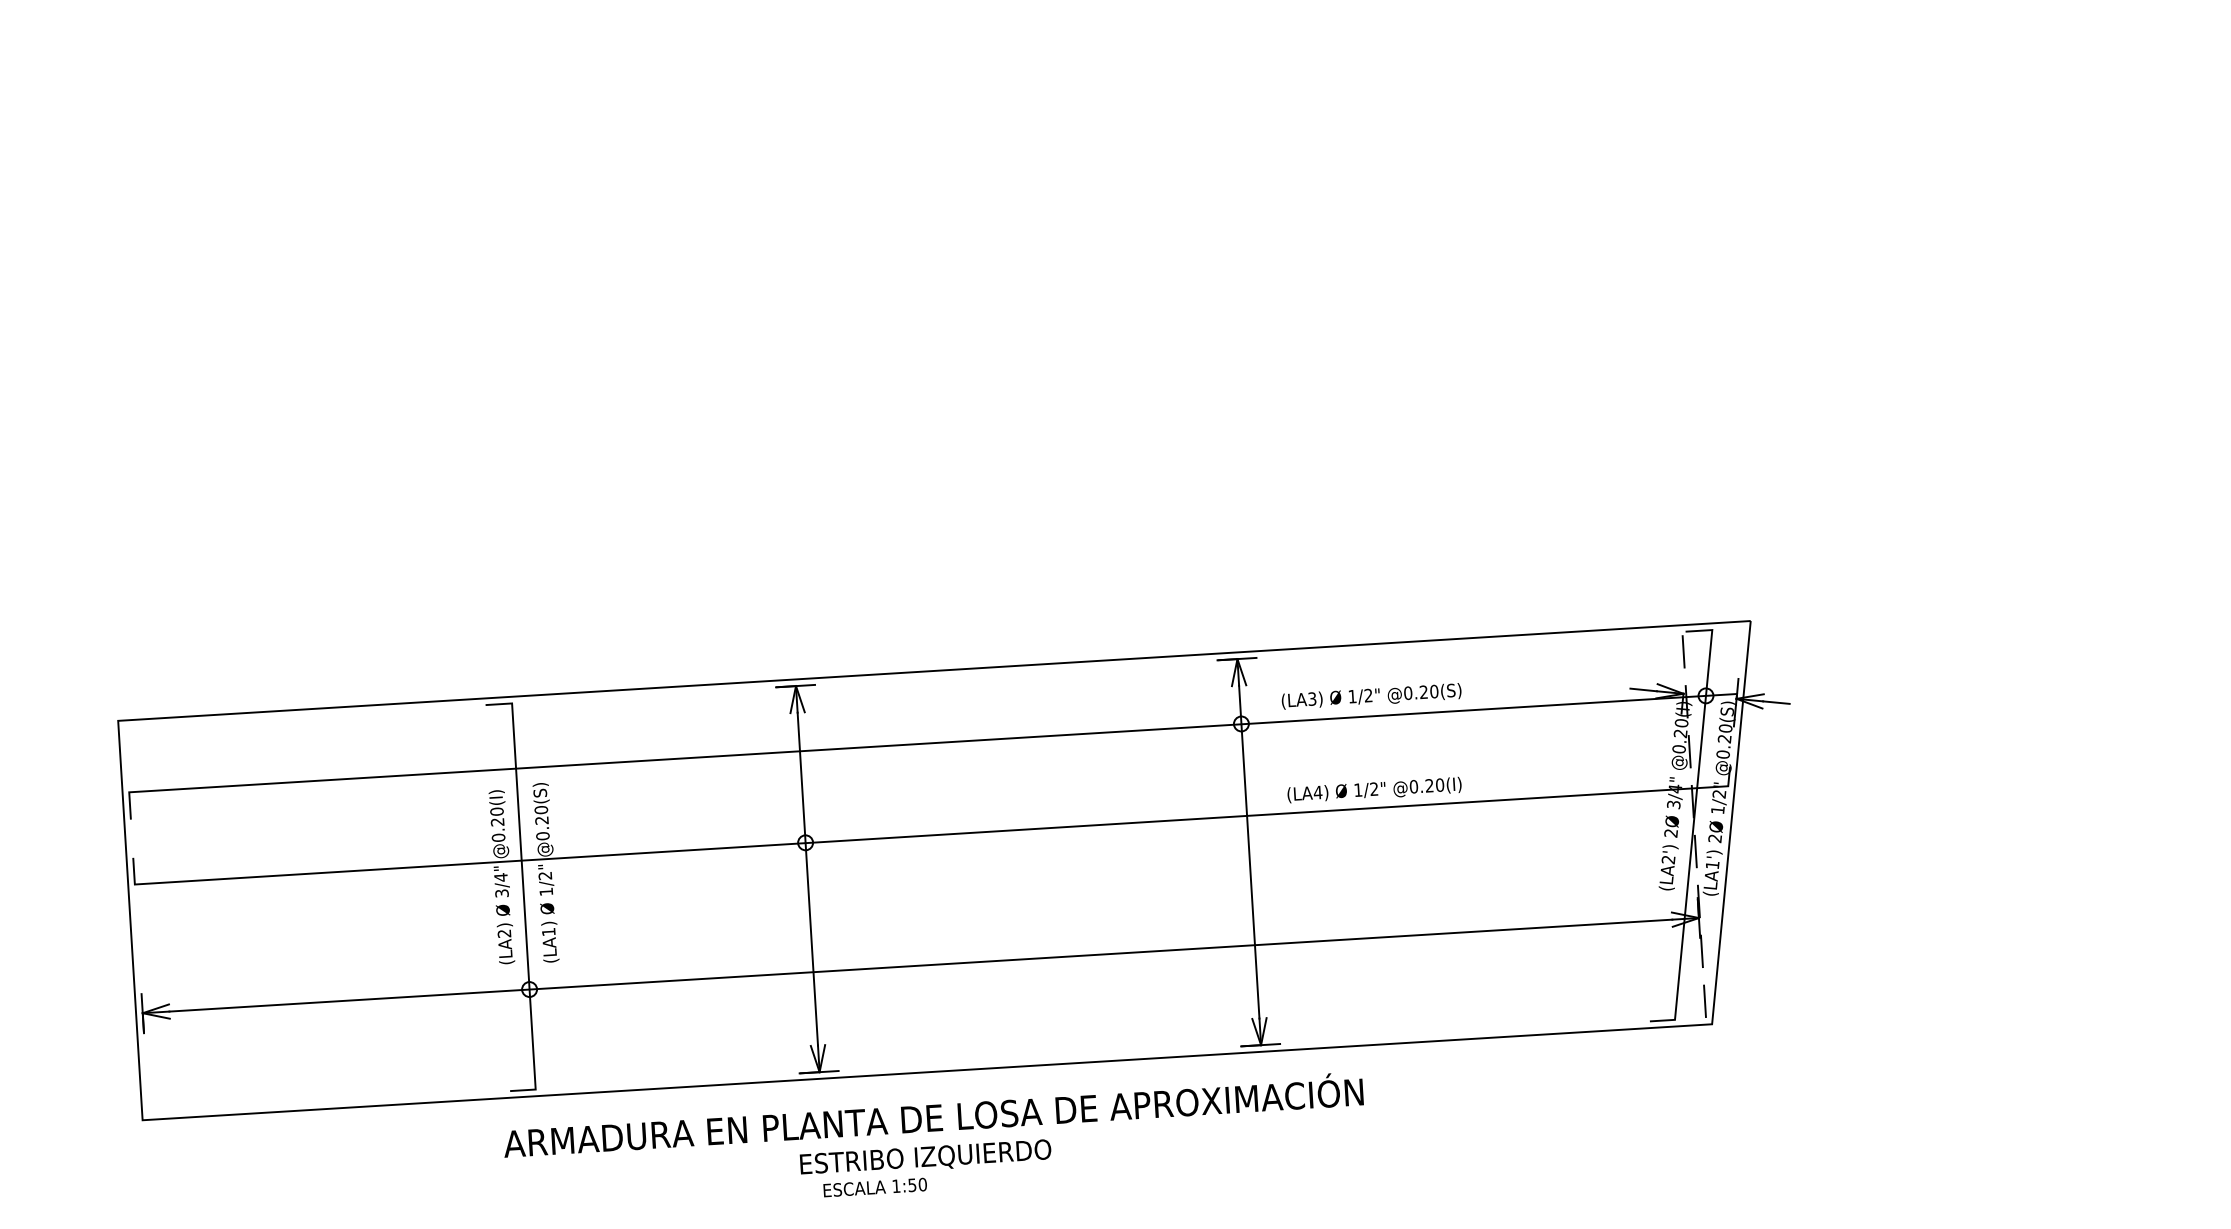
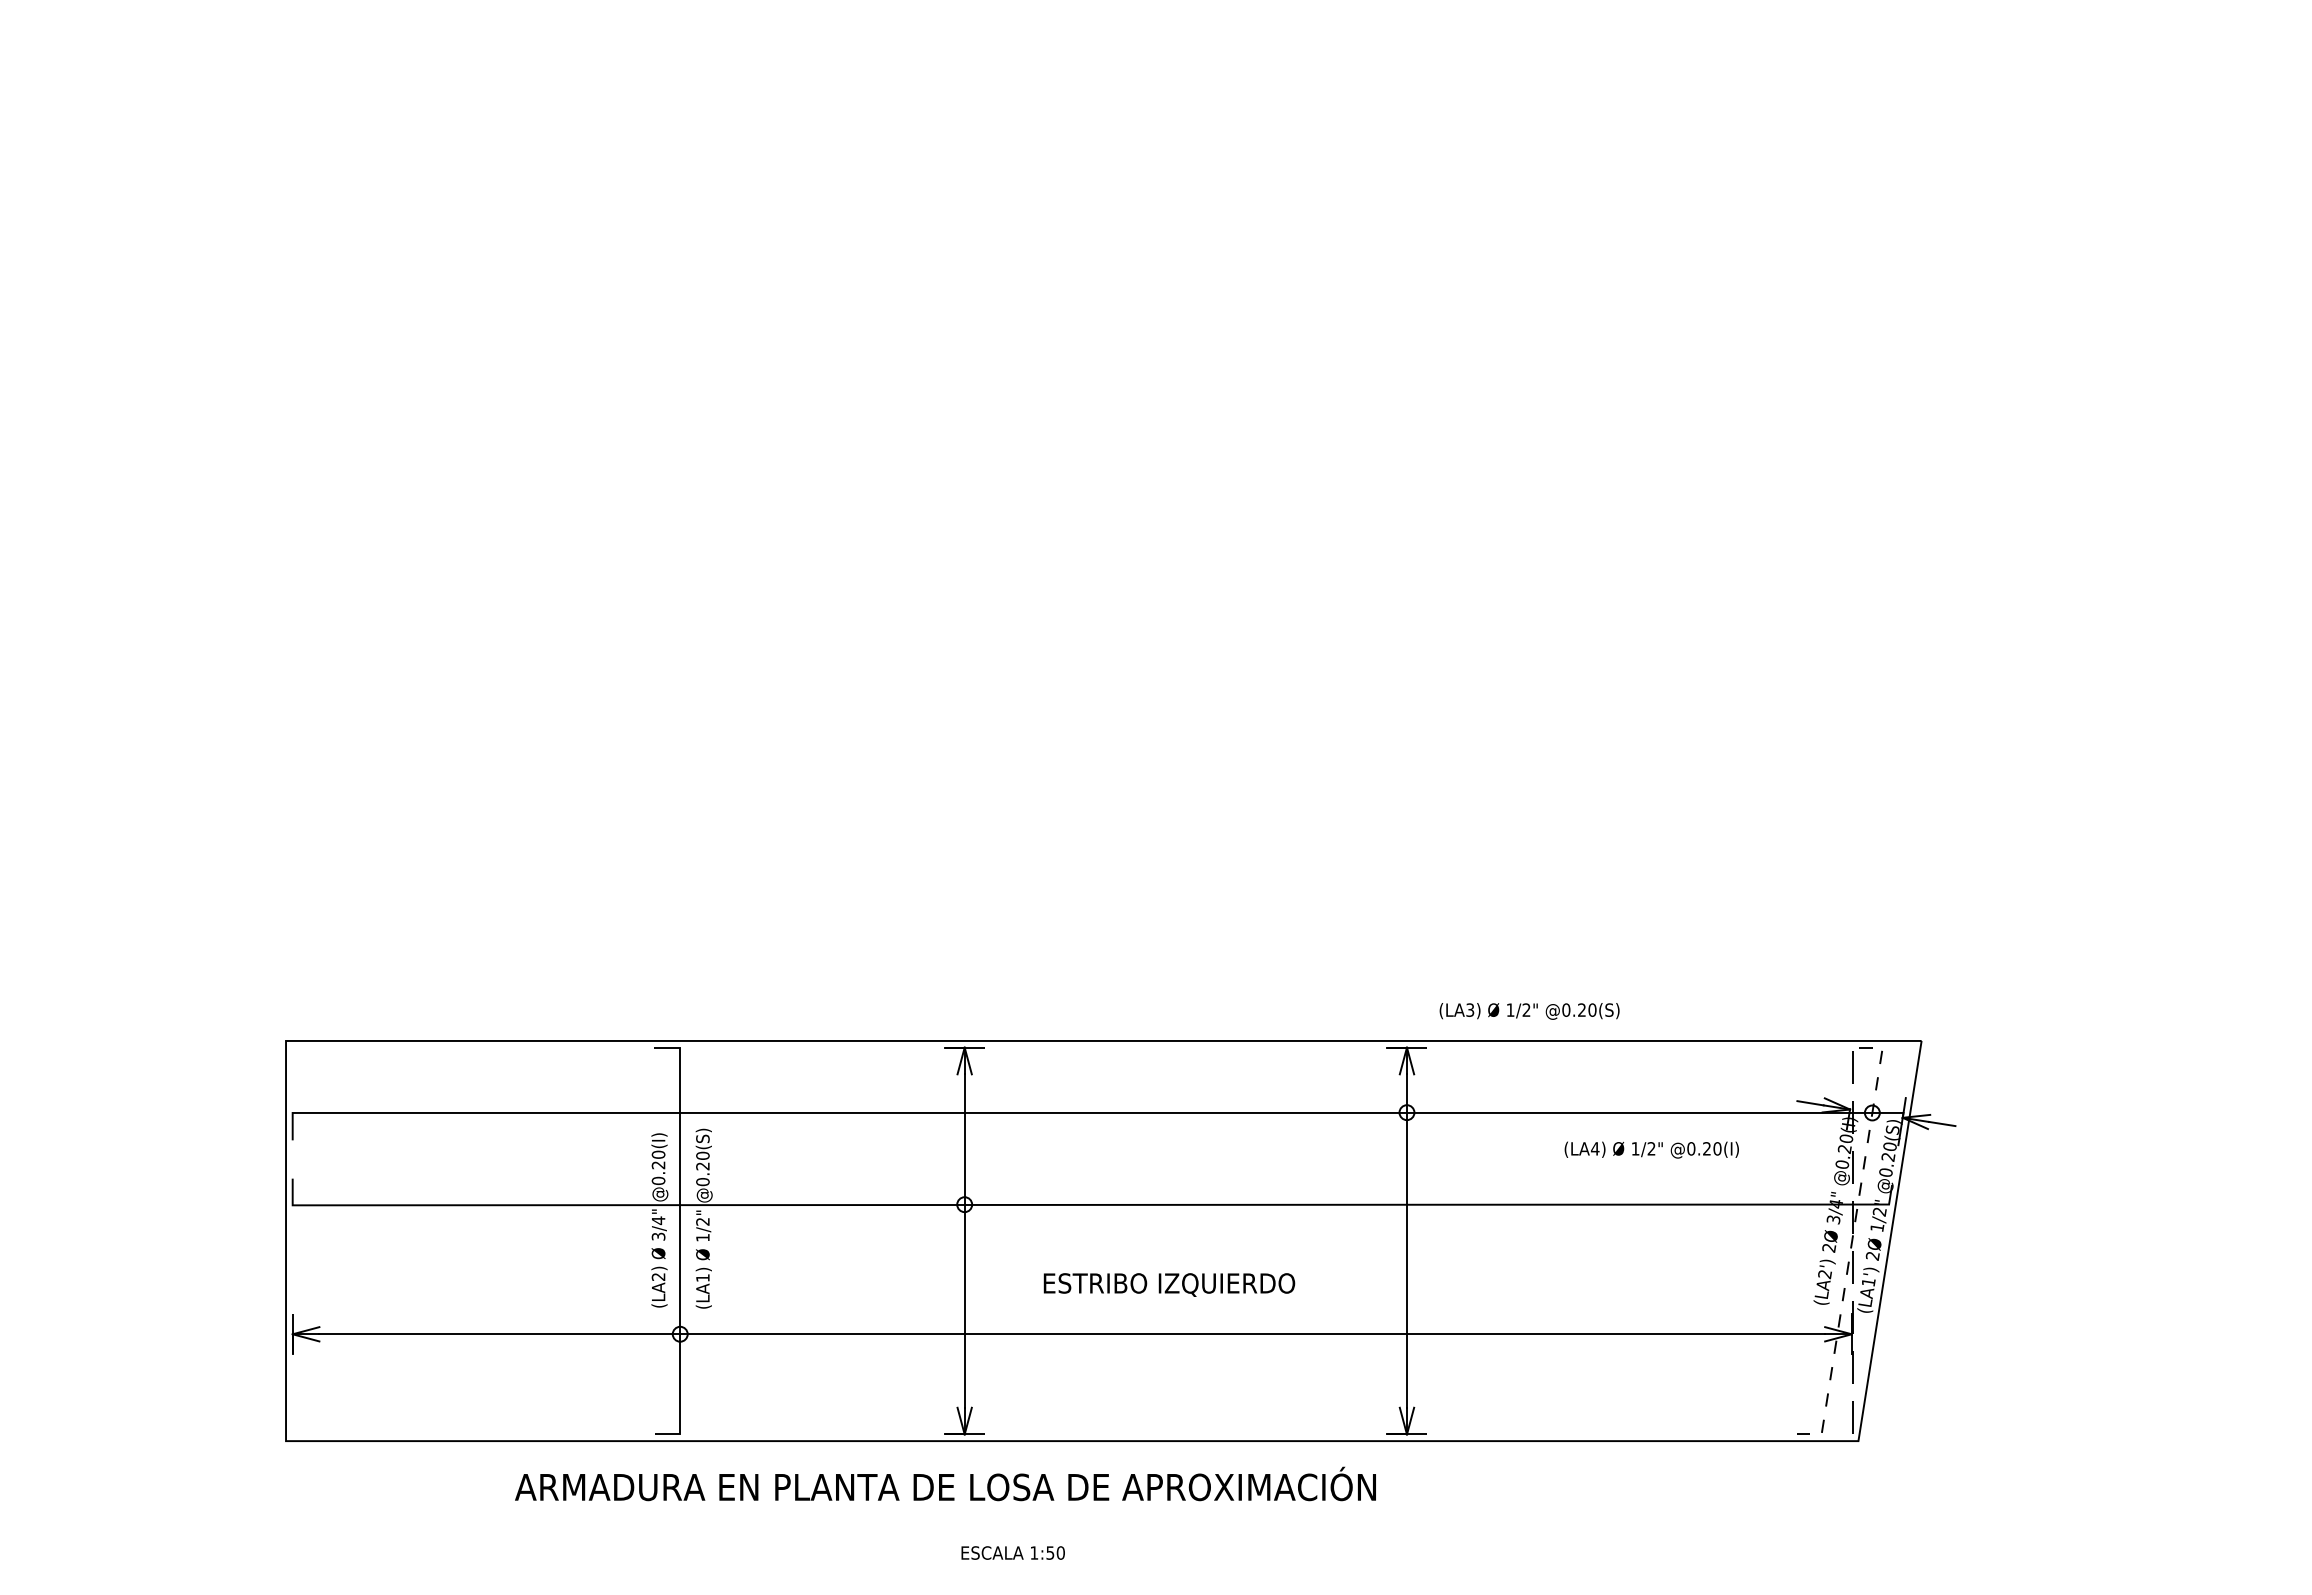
text: (1371, 696) -> (1529, 1011), moved
text: (1374, 789) -> (1651, 1149), moved
line: (1693, 824) -> (1852, 1240), solid -> dashed
text: (933, 1114) -> (945, 1483), moved
text: (925, 1157) -> (1169, 1284), moved

